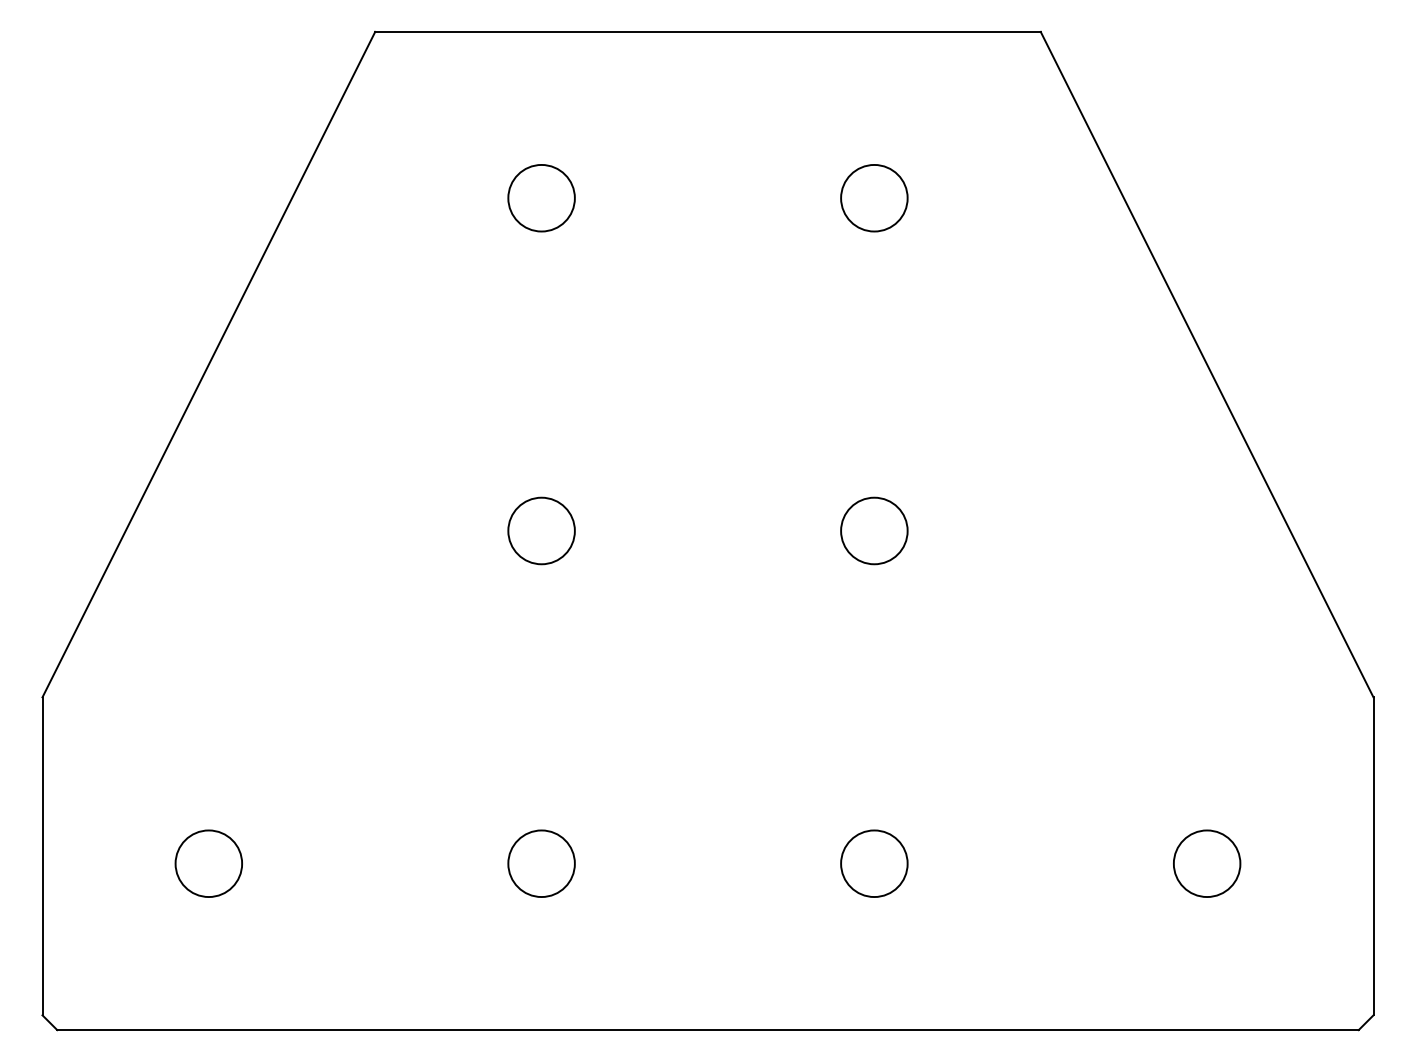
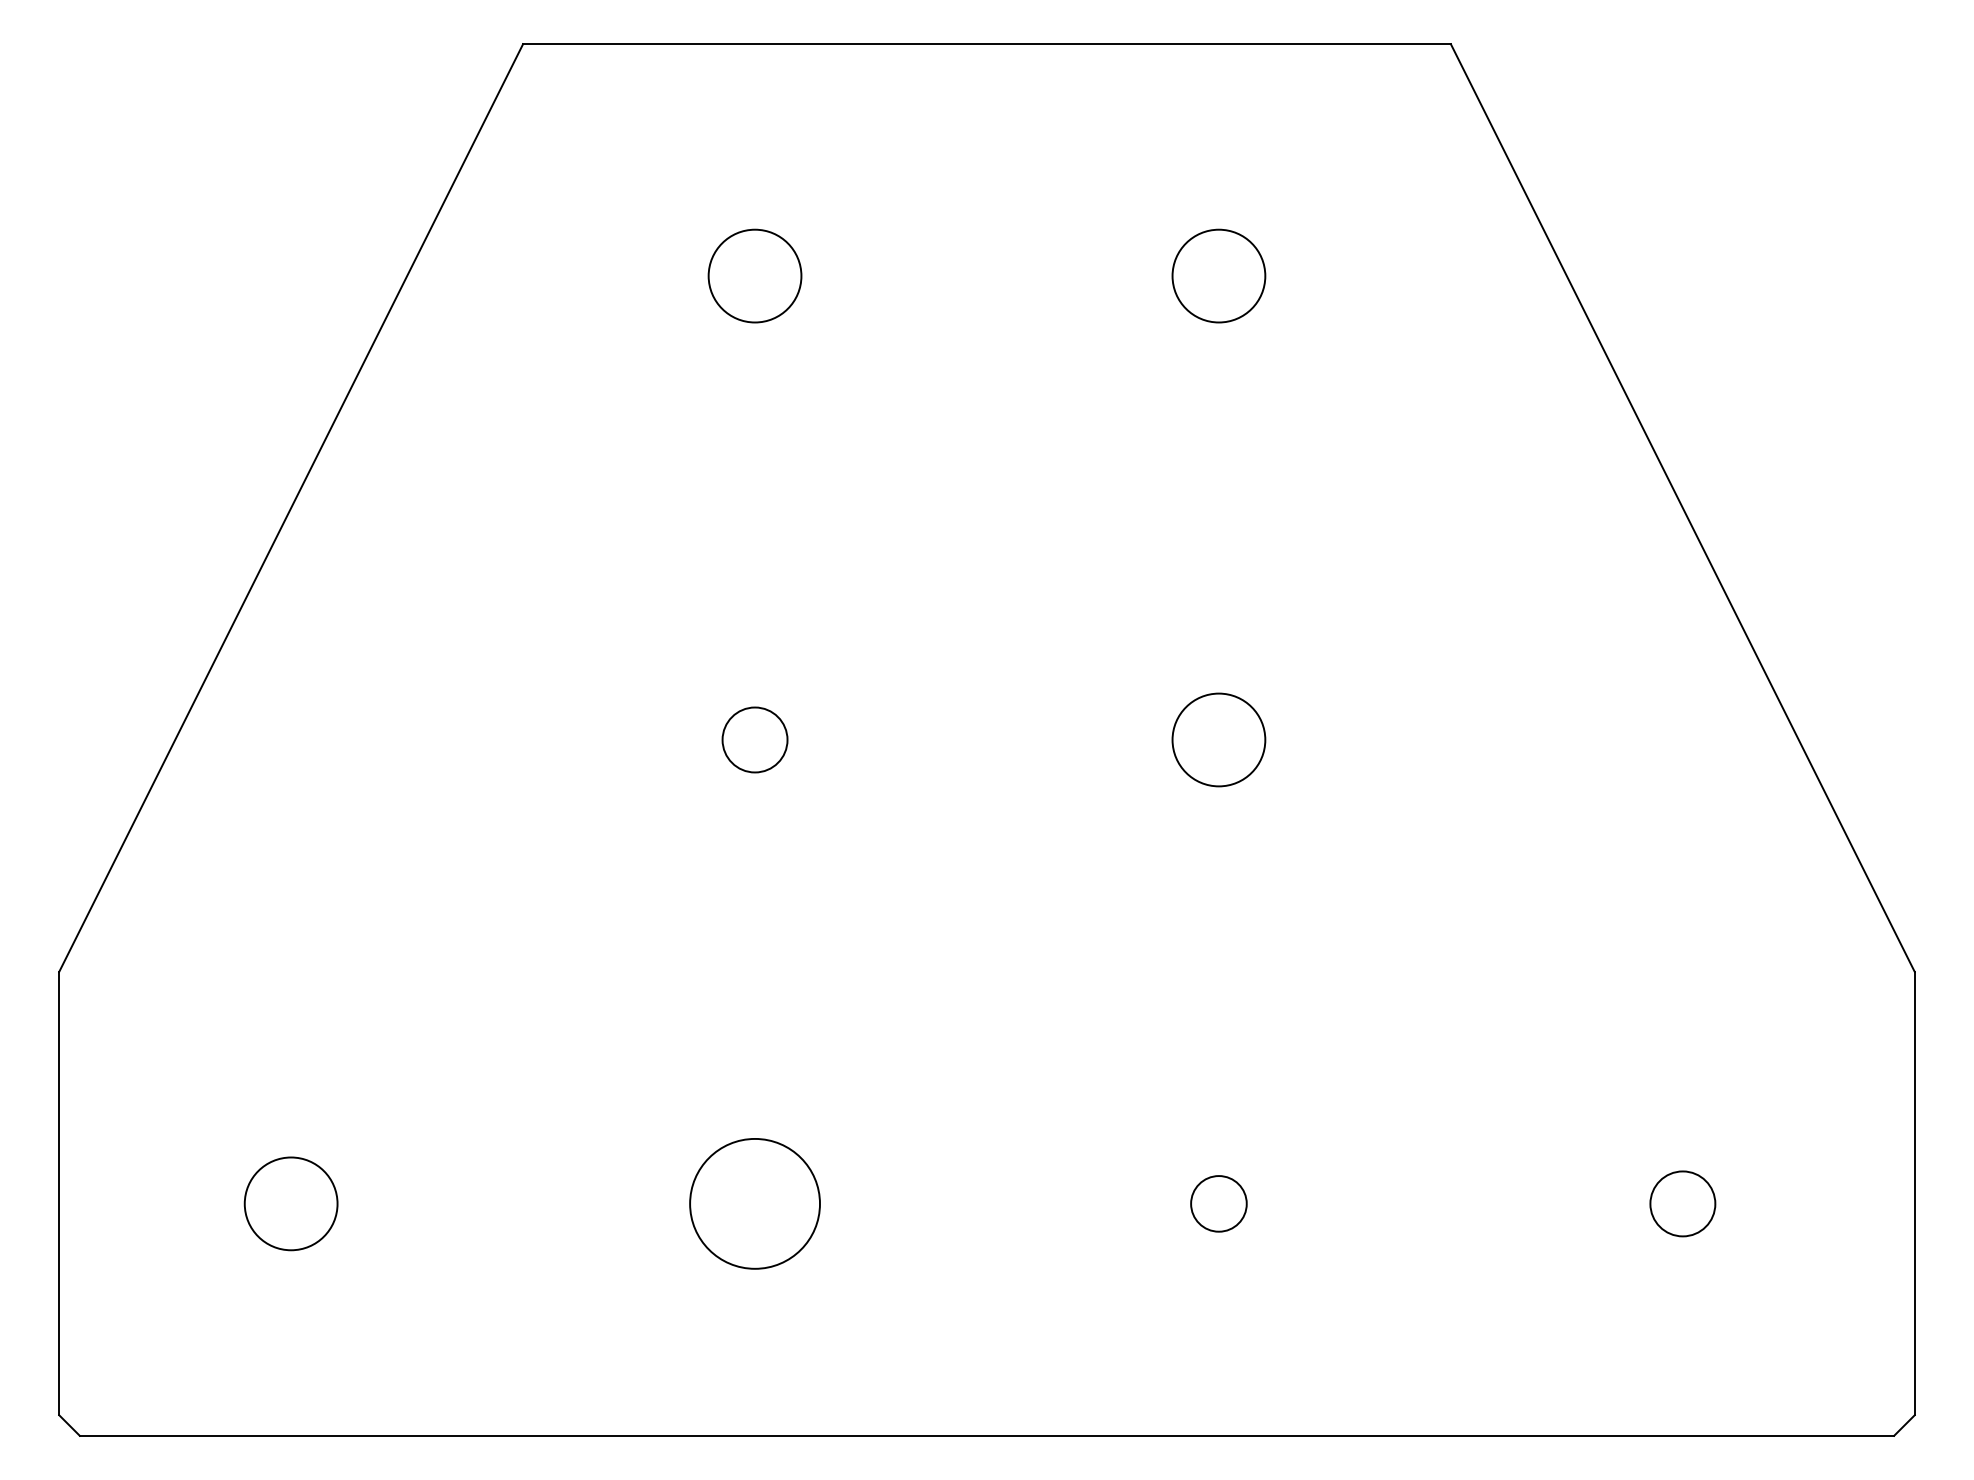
circle: (541, 530) -> (754, 739), size x0.7
circle: (541, 863) -> (754, 1203), size x1.4
circle: (874, 863) -> (1218, 1203), size x0.6
circle: (1206, 863) -> (1682, 1203), size x0.7

